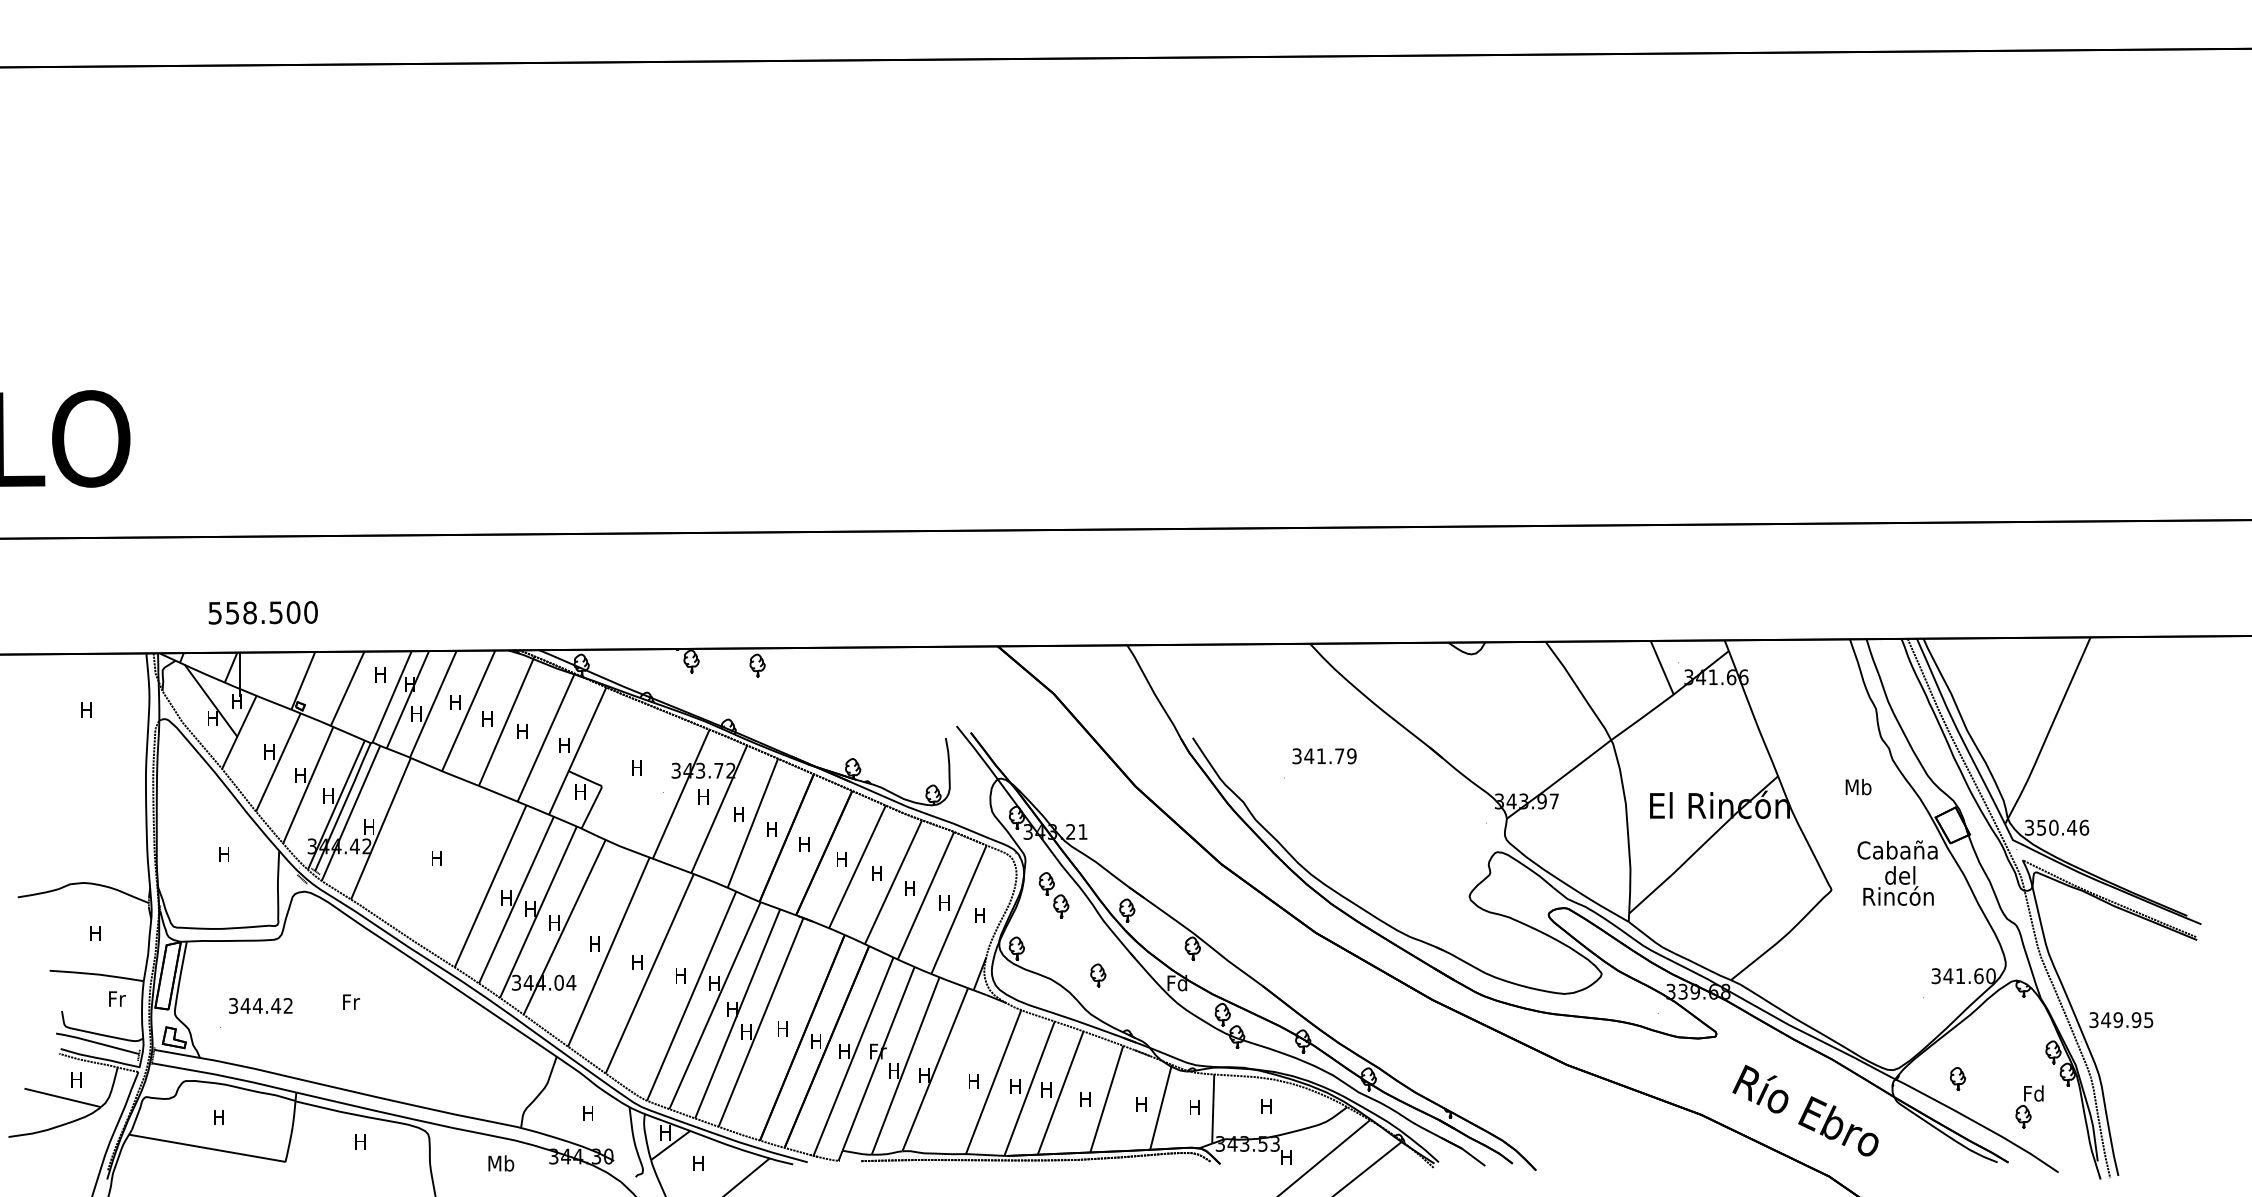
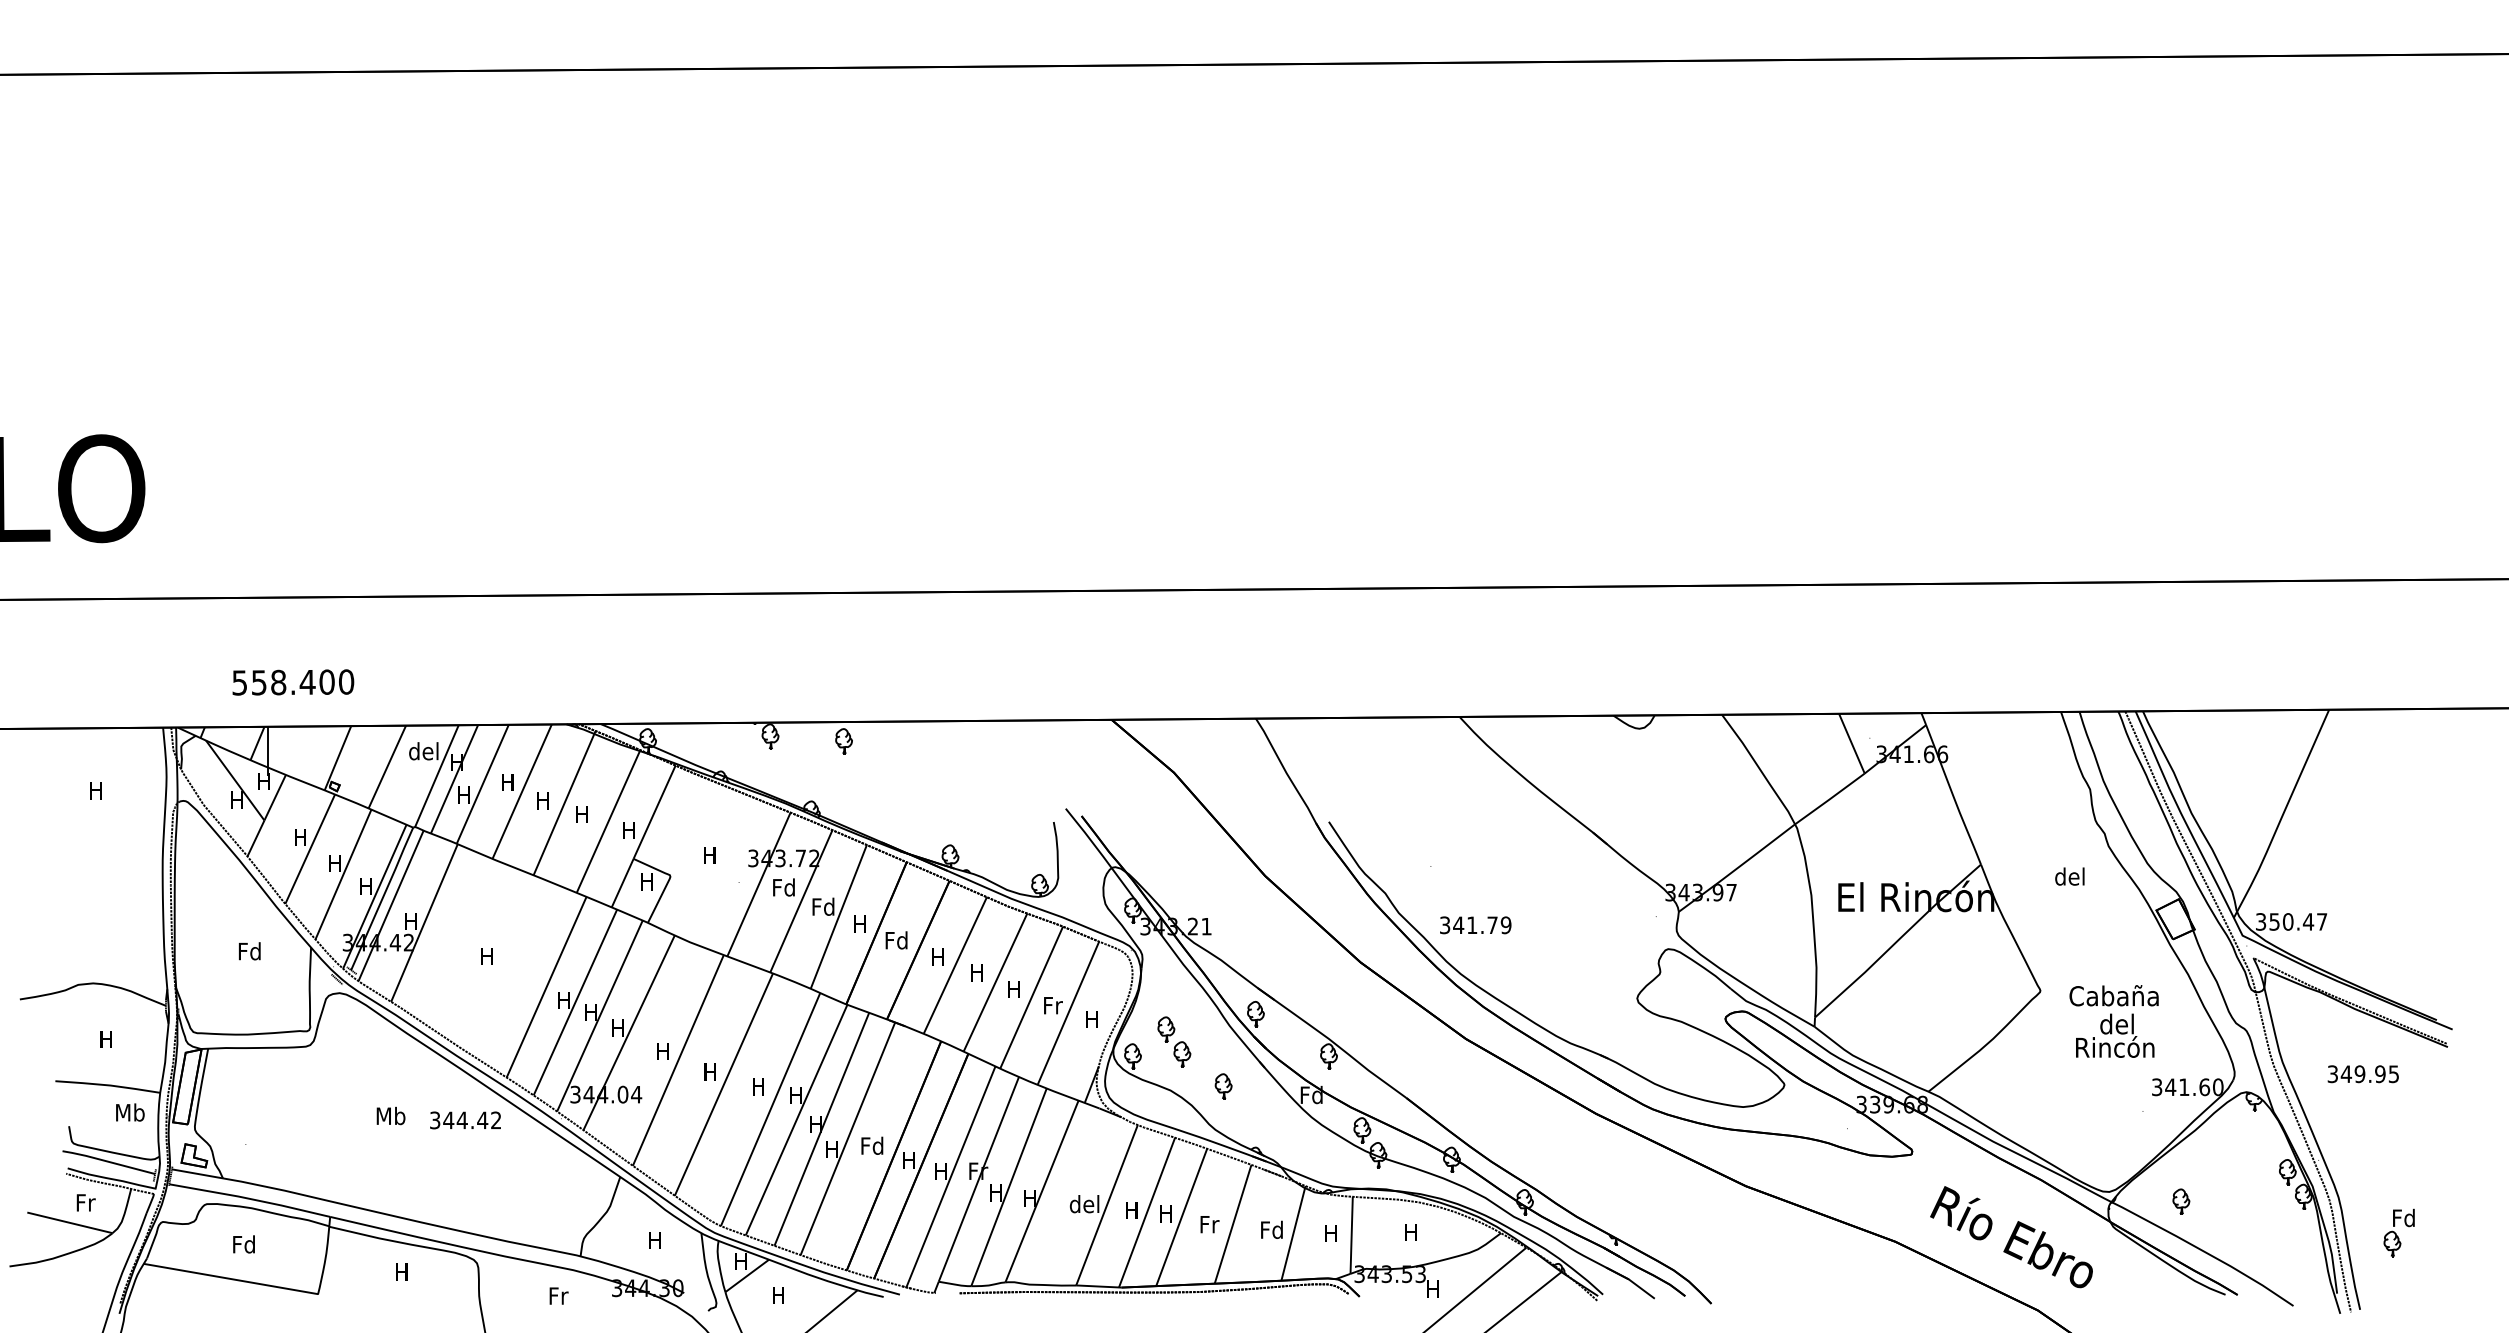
text: (275, 612) -> (307, 682), 558.500 -> 558.400
text: (380, 674) -> (423, 751), H -> del
text: (1324, 756) -> (1475, 925), moved
text: (1857, 786) -> (2069, 876), Mb -> del
text: (703, 796) -> (783, 887), H -> Fd
text: (739, 813) -> (823, 906), H -> Fd
text: (2084, 827) -> (2322, 921), 350.46 -> 350.47
text: (804, 844) -> (896, 940), H -> Fd
text: (223, 854) -> (249, 951), H -> Fd
text: (1897, 873) -> (2113, 1021), moved
part: (1054, 894) -> (1174, 1041), moved
text: (945, 902) -> (1053, 1005), H -> Fr
text: (117, 998) -> (130, 1112), Fr -> Mb
text: (350, 1001) -> (390, 1115), Fr -> Mb
text: (260, 1006) -> (465, 1120), moved
text: (2120, 1020) -> (2362, 1074), moved
text: (783, 1028) -> (872, 1145), H -> Fd
text: (76, 1079) -> (85, 1202), H -> Fr
text: (973, 1081) -> (1084, 1204), H -> del
text: (1085, 1099) -> (1209, 1224), H -> Fr
text: (1141, 1103) -> (1271, 1229), H -> Fd
part: (2028, 1106) -> (2398, 1232), moved
text: (218, 1117) -> (243, 1244), H -> Fd
text: (501, 1163) -> (558, 1295), Mb -> Fr

